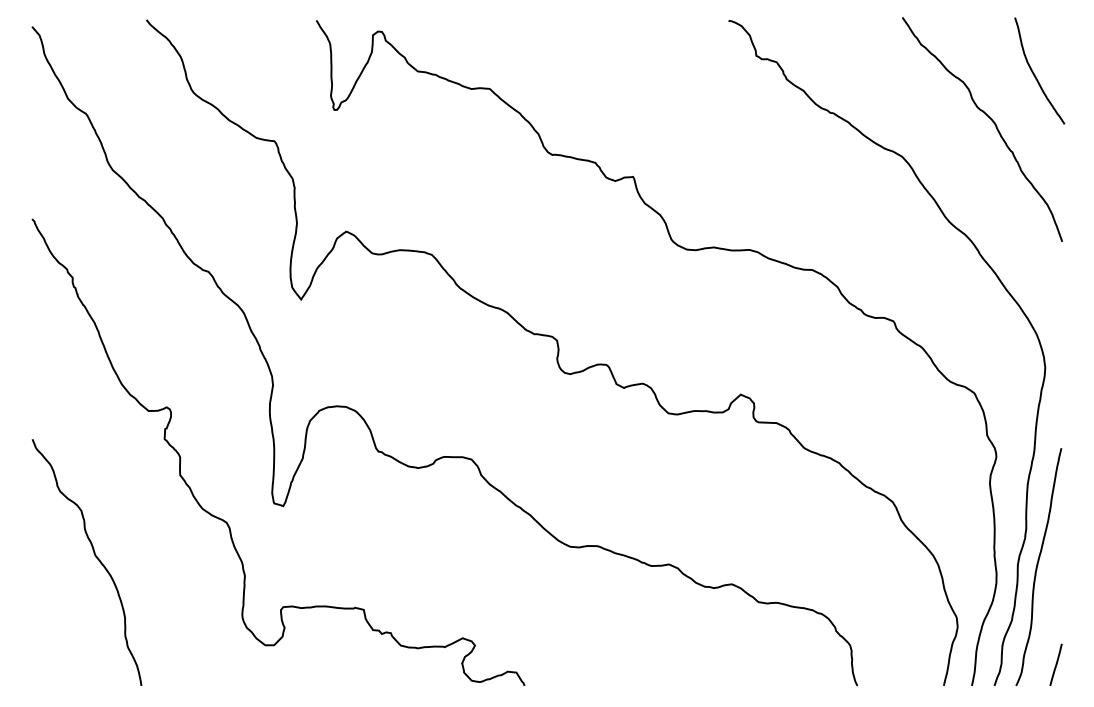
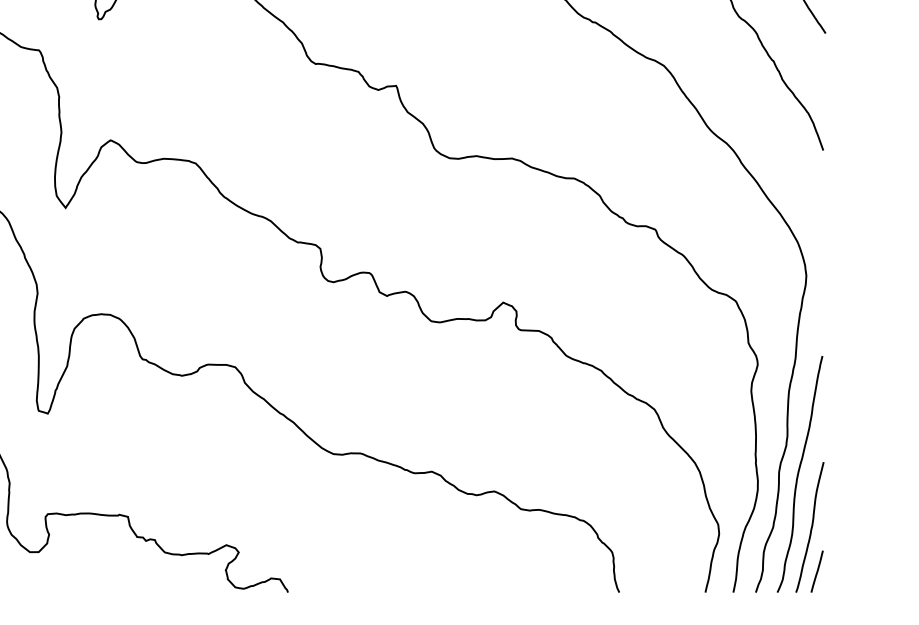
curve: (1049, 620) -> (810, 527), added

